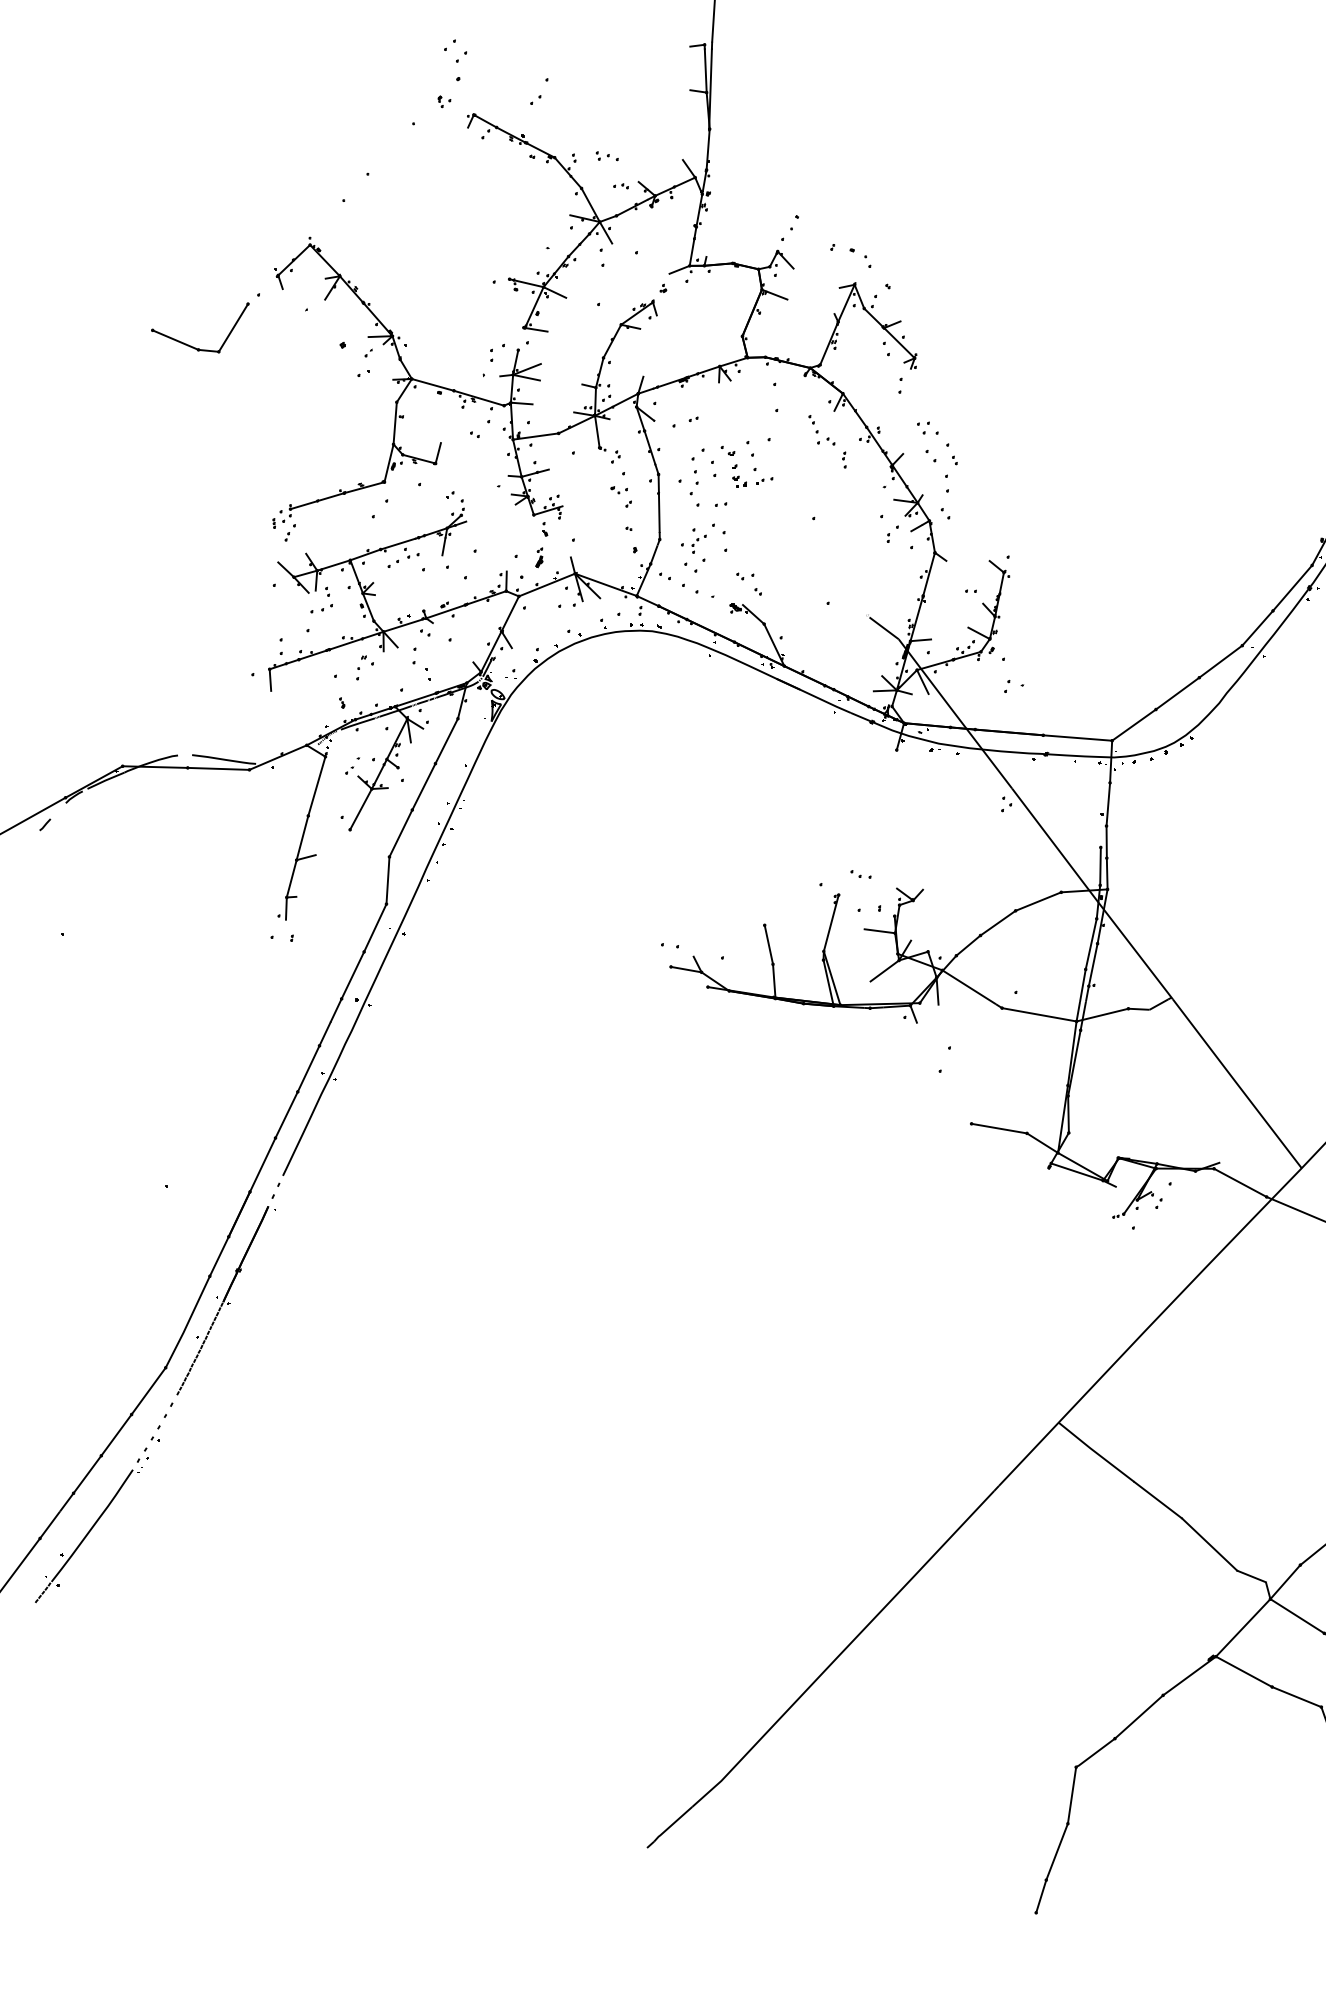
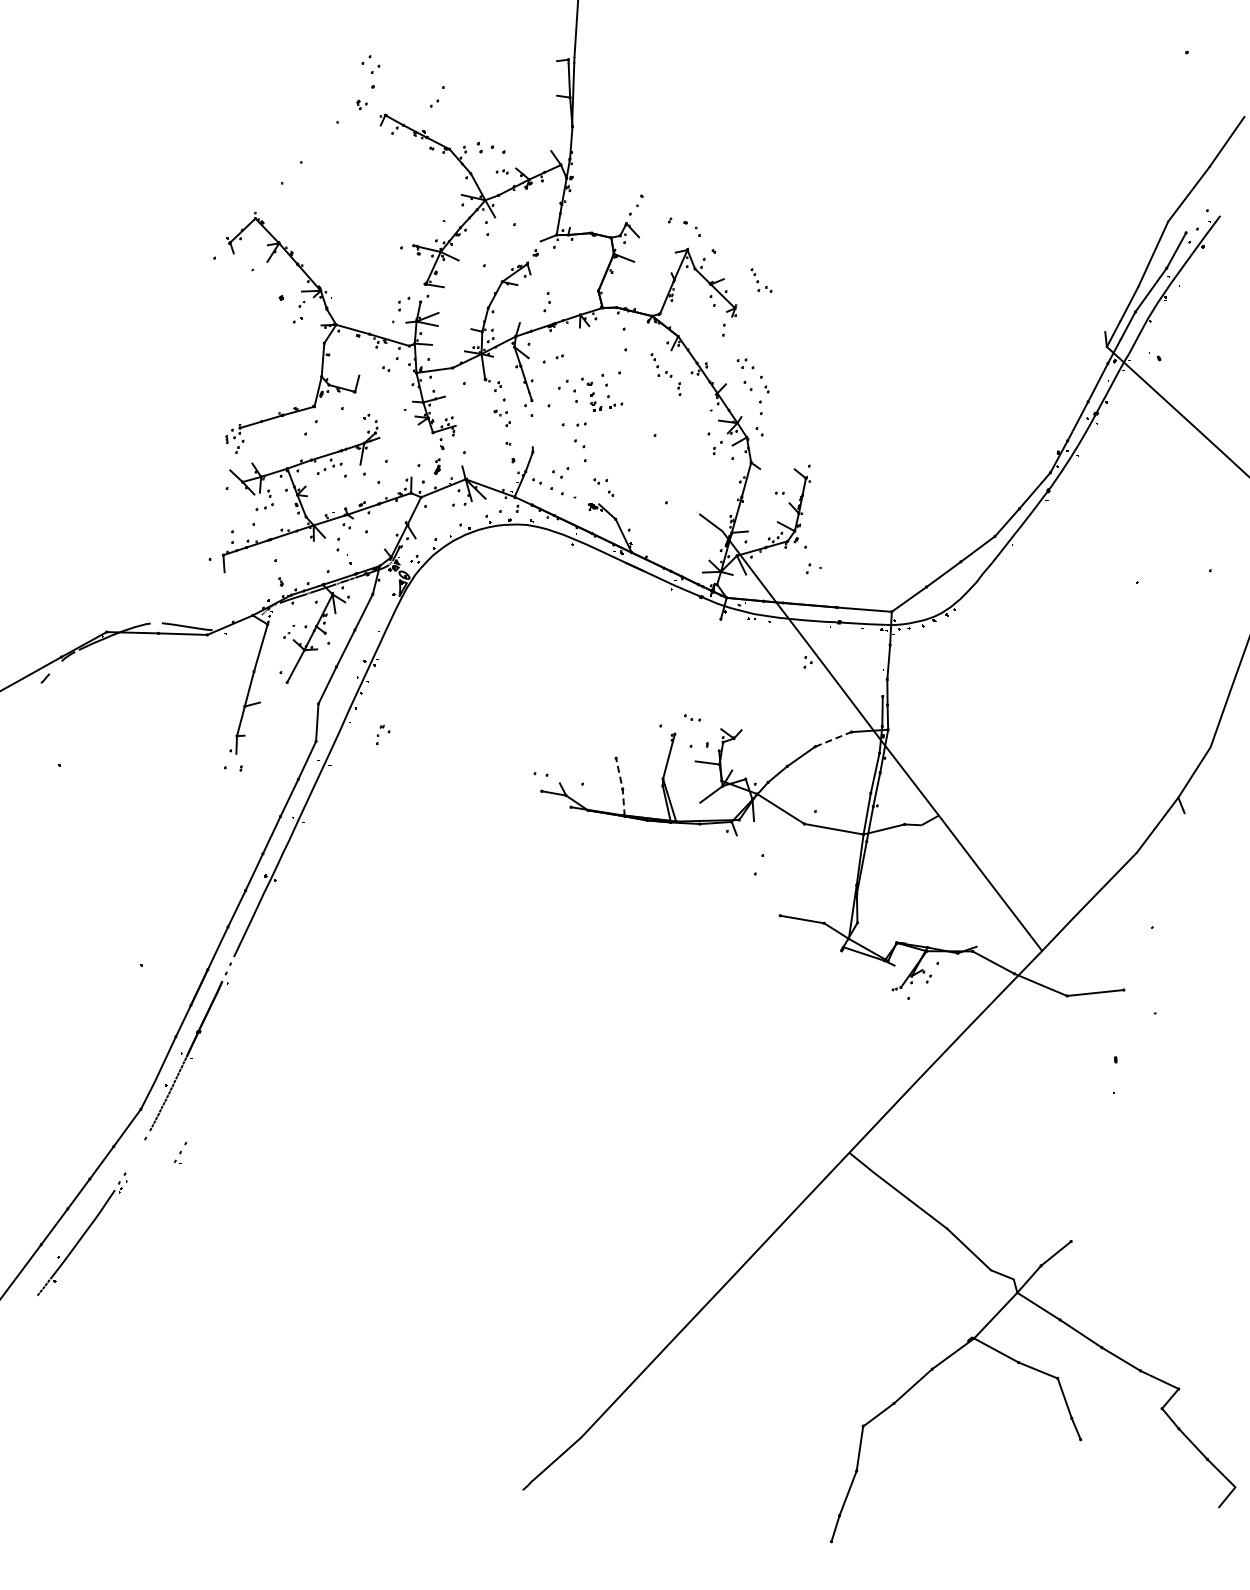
part: (607, 156) -> (491, 148), size x1.6
part: (947, 323) -> (761, 280), added
part: (192, 345) -> (162, 298), removed
part: (693, 483) -> (546, 302), moved
line: (658, 503) -> (531, 423), removed
part: (693, 541) -> (559, 453), removed
part: (365, 667) -> (383, 734), moved
line: (1038, 901) -> (833, 739), solid -> dashed
line: (772, 962) -> (622, 787), solid -> dashed
part: (158, 1427) -> (180, 1152), moved

